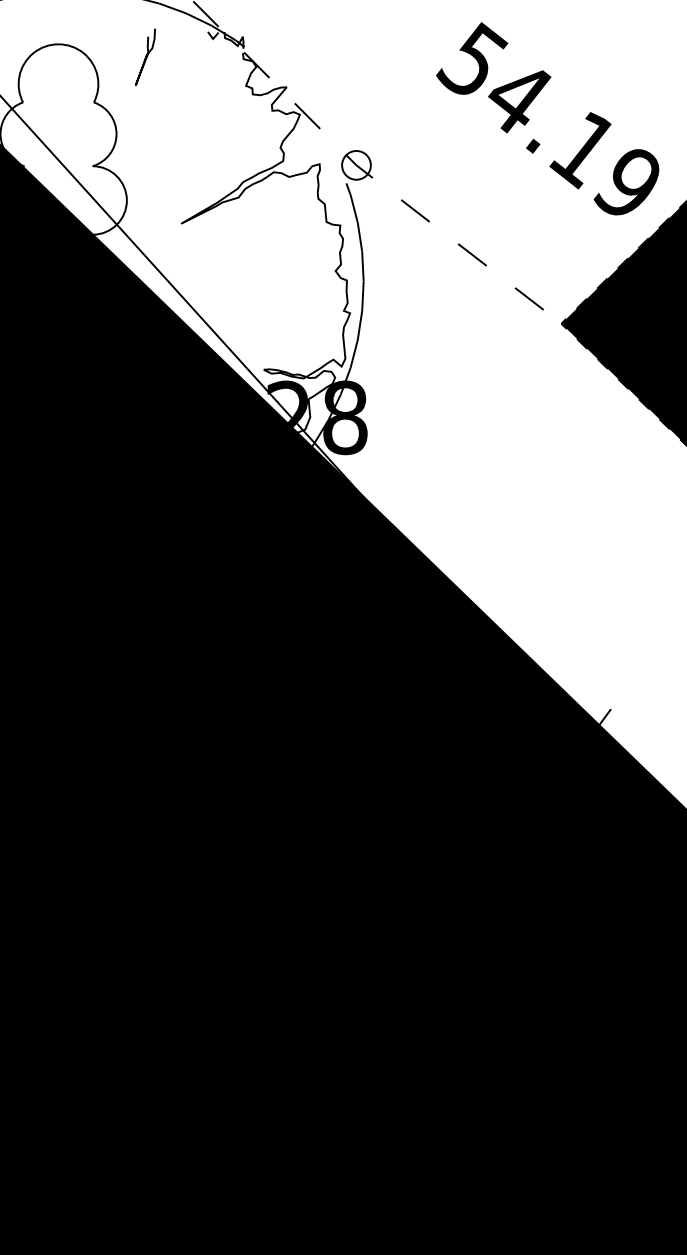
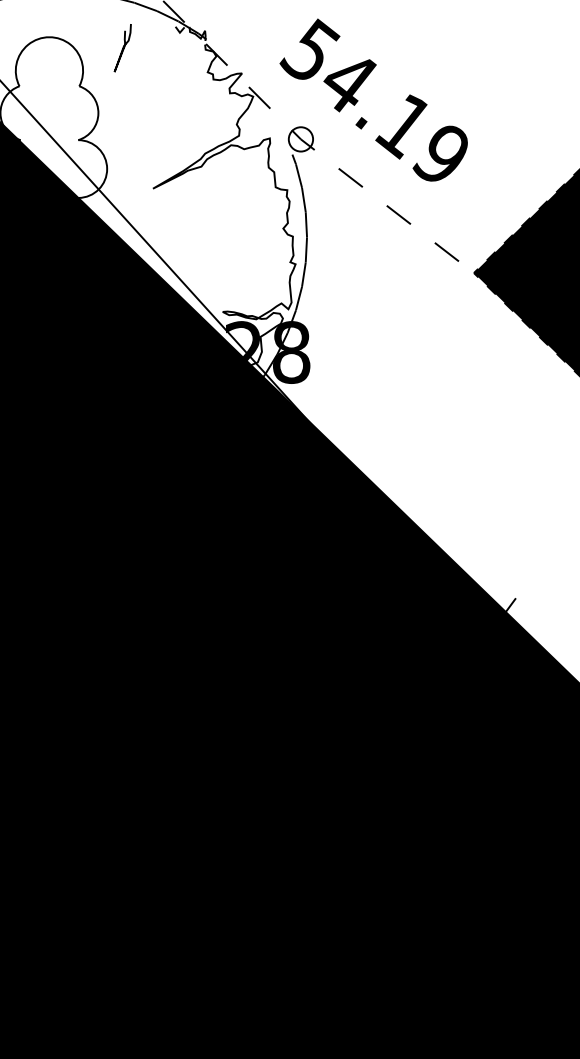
text: (547, 118) -> (373, 99), moved

